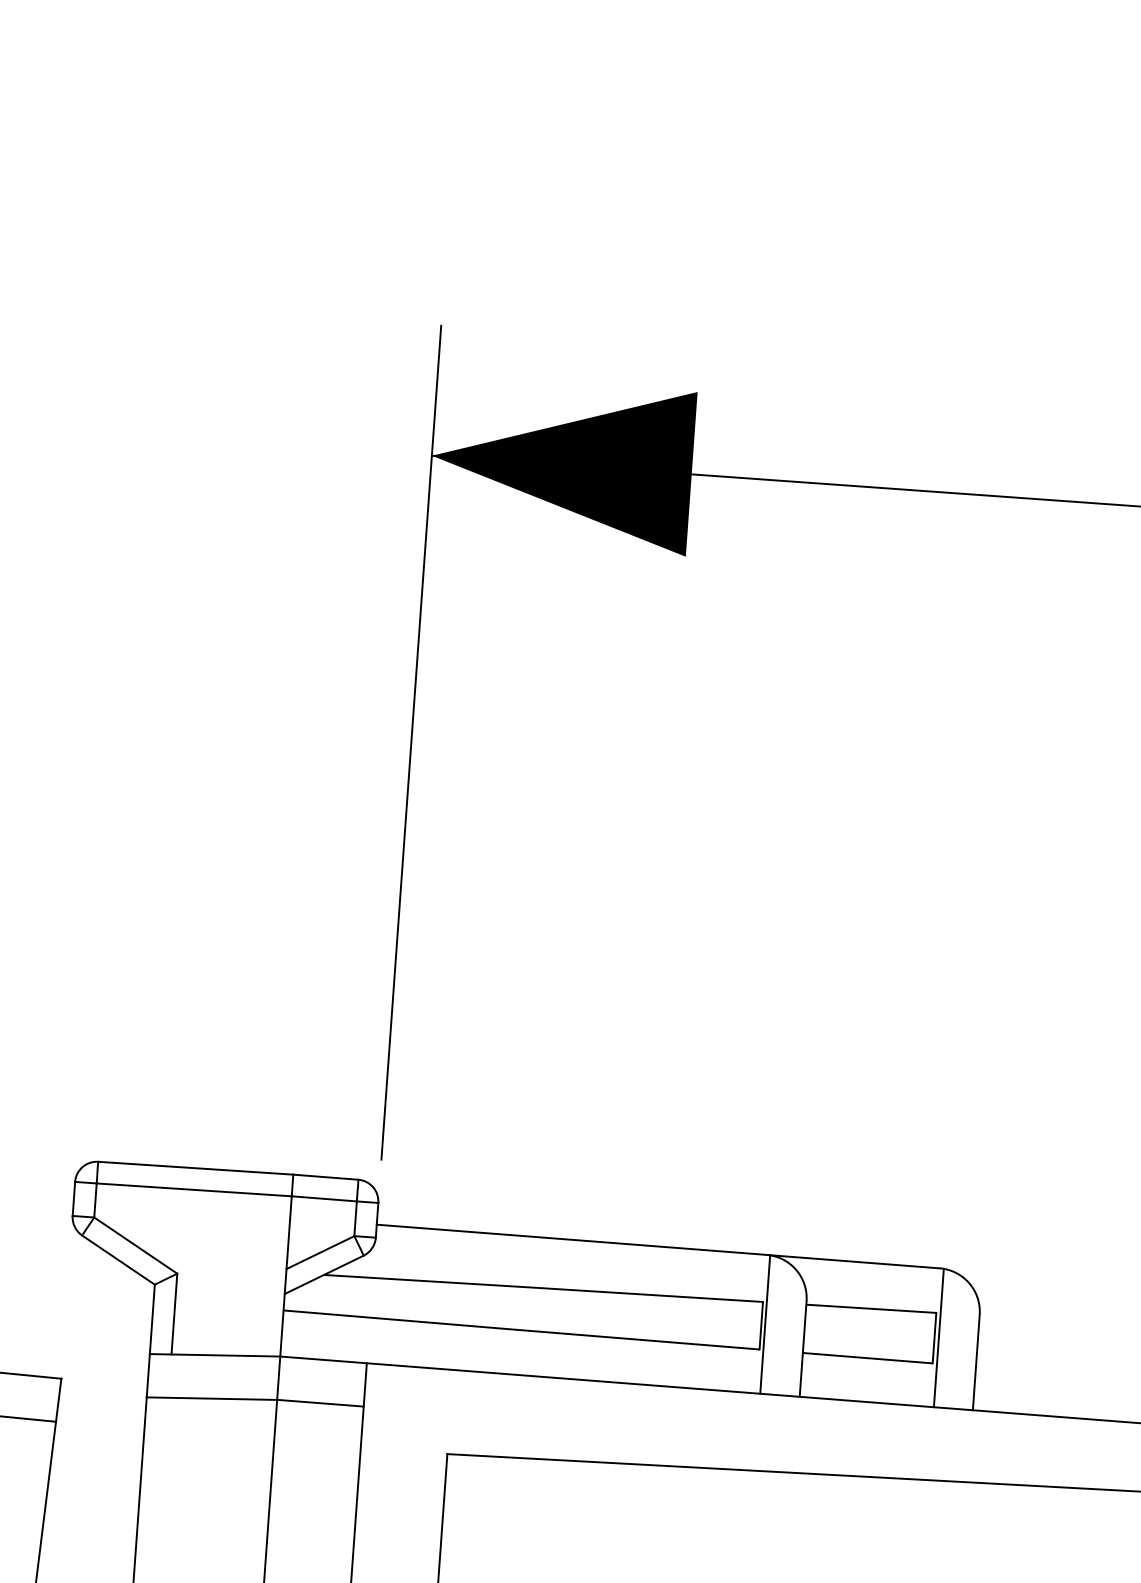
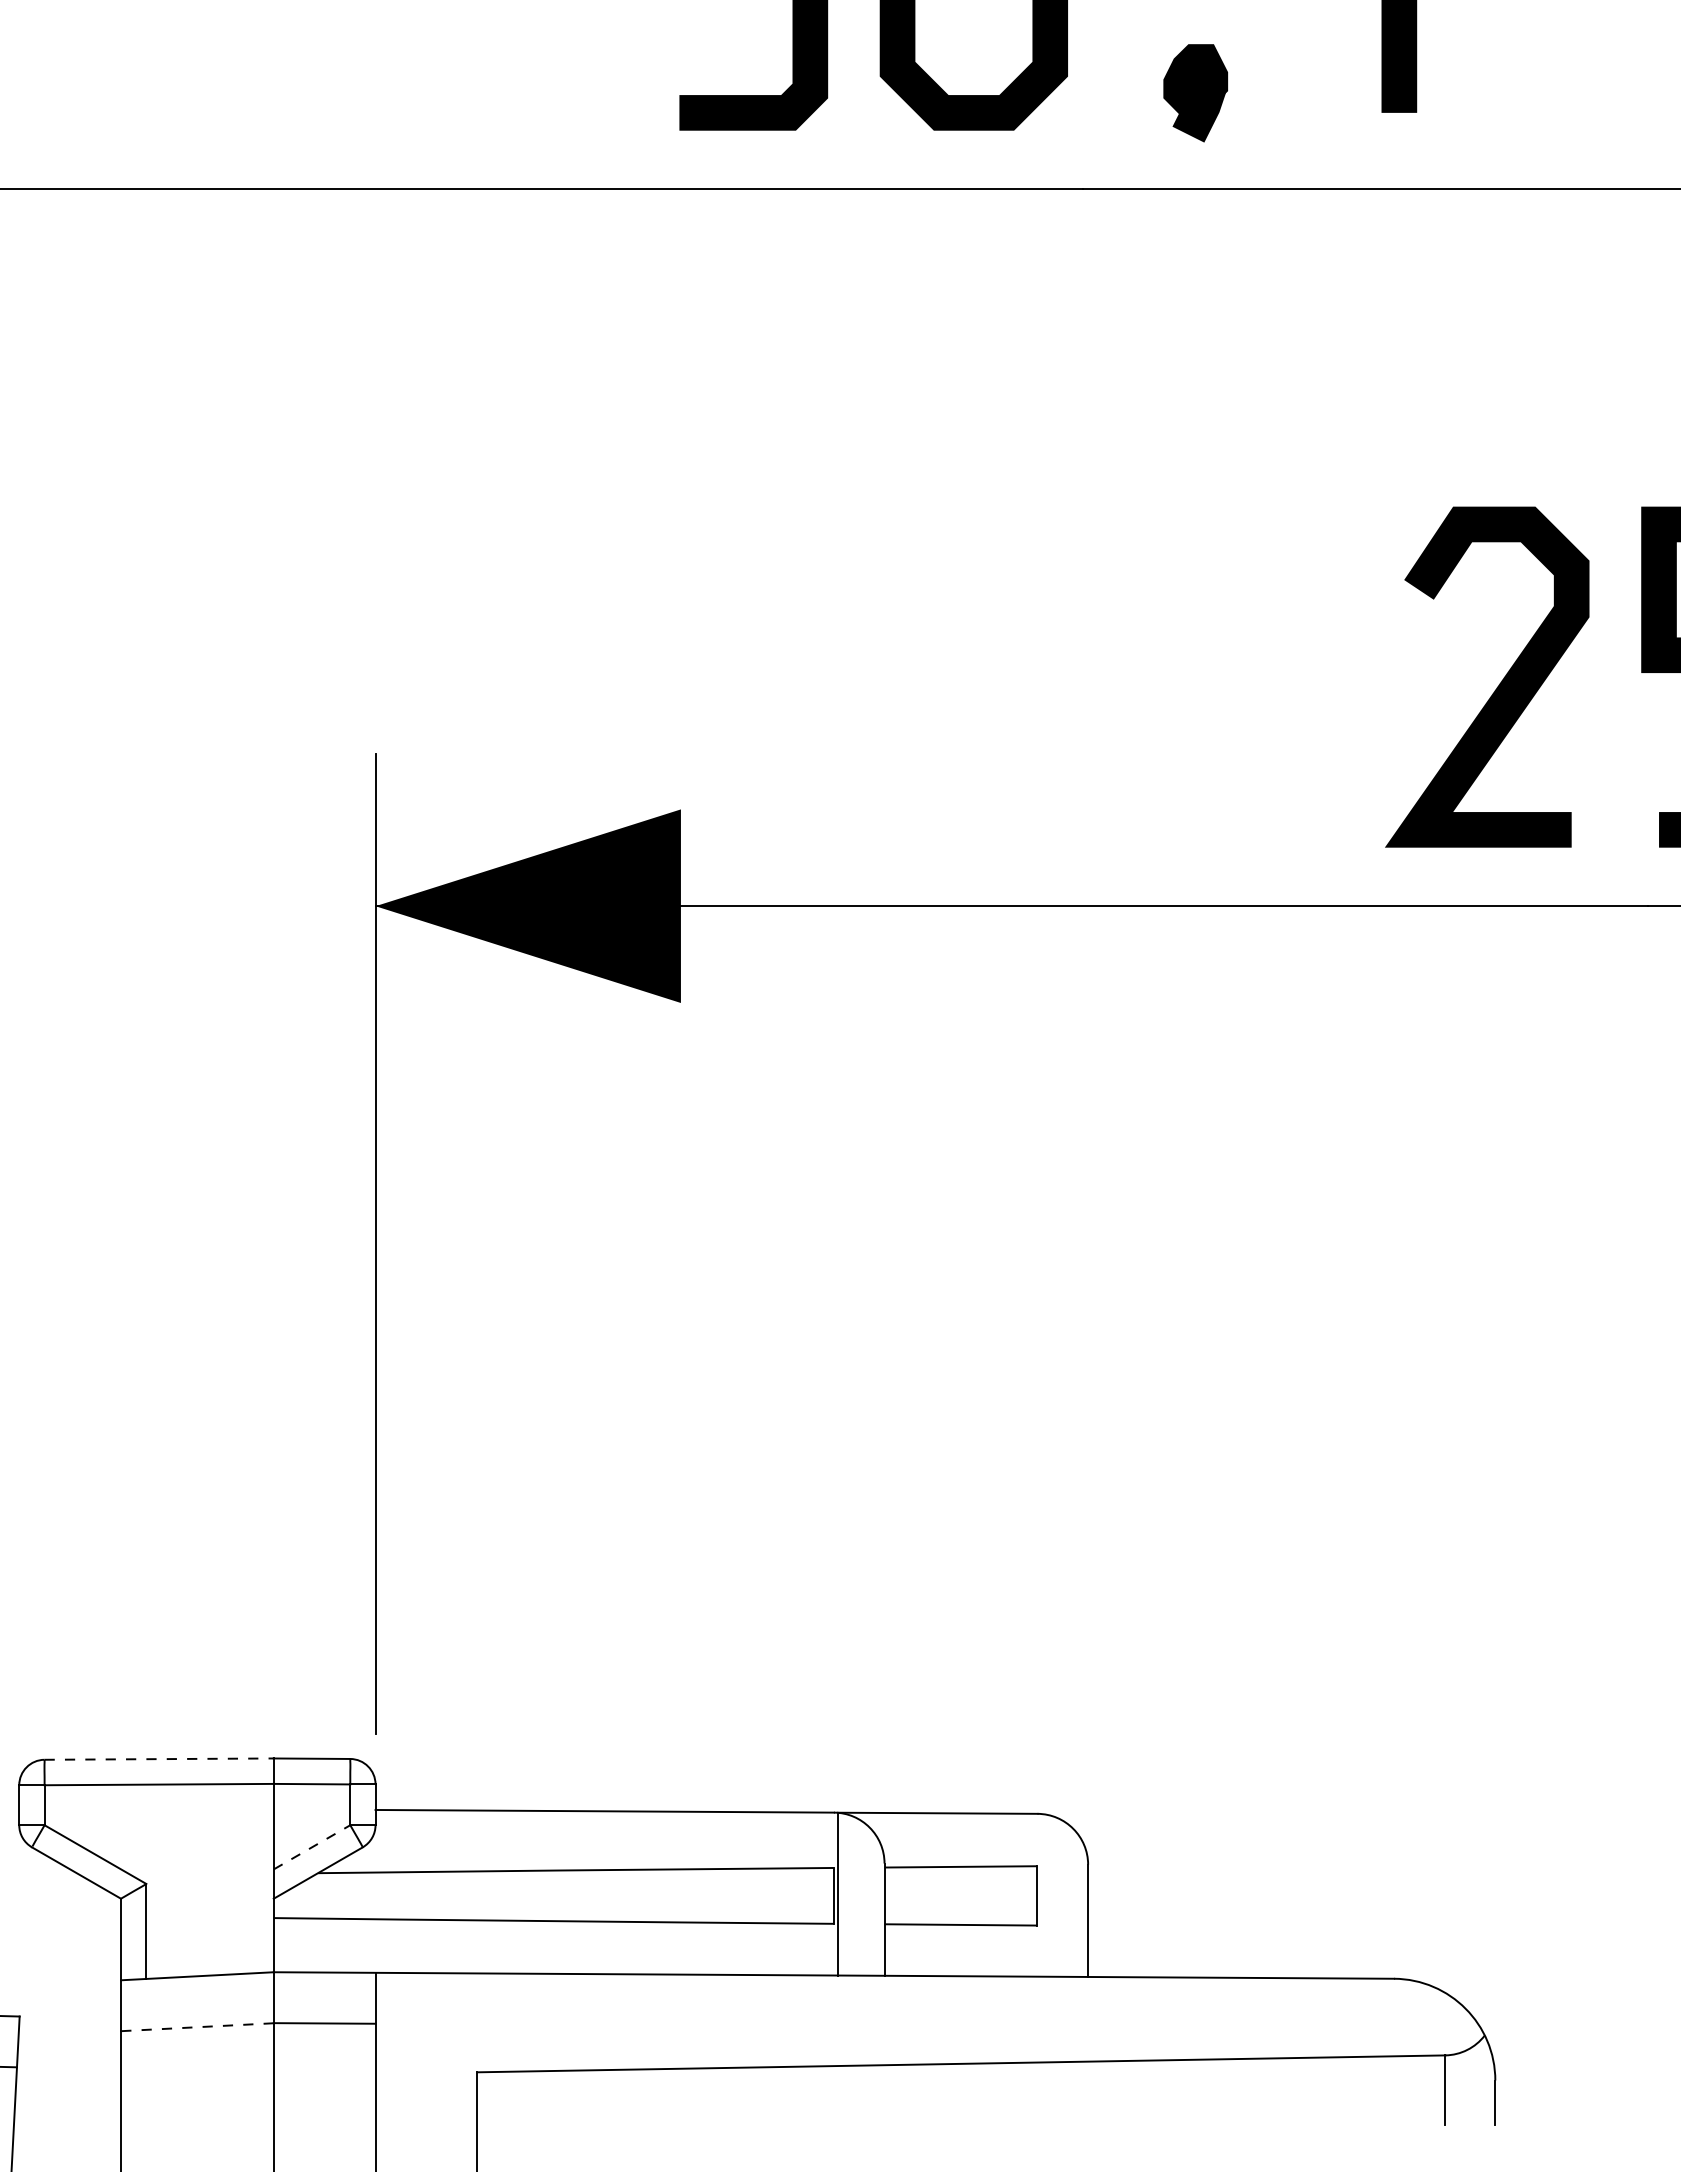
line: (196, 1168) -> (159, 1759), solid -> dashed
line: (320, 1252) -> (312, 1847), solid -> dashed
line: (939, 1338) -> (1042, 1895), removed
line: (211, 1398) -> (196, 2027), solid -> dashed

